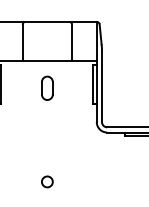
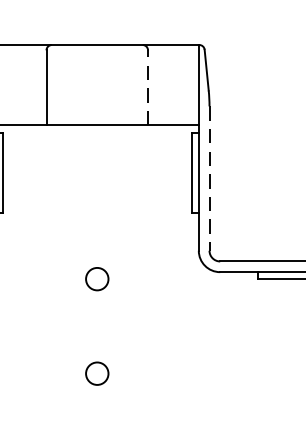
line: (72, 42) -> (148, 87), solid -> dashed
part: (47, 87) -> (97, 179), removed
line: (101, 87) -> (208, 179), solid -> dashed
circle: (47, 135) -> (97, 278), added

